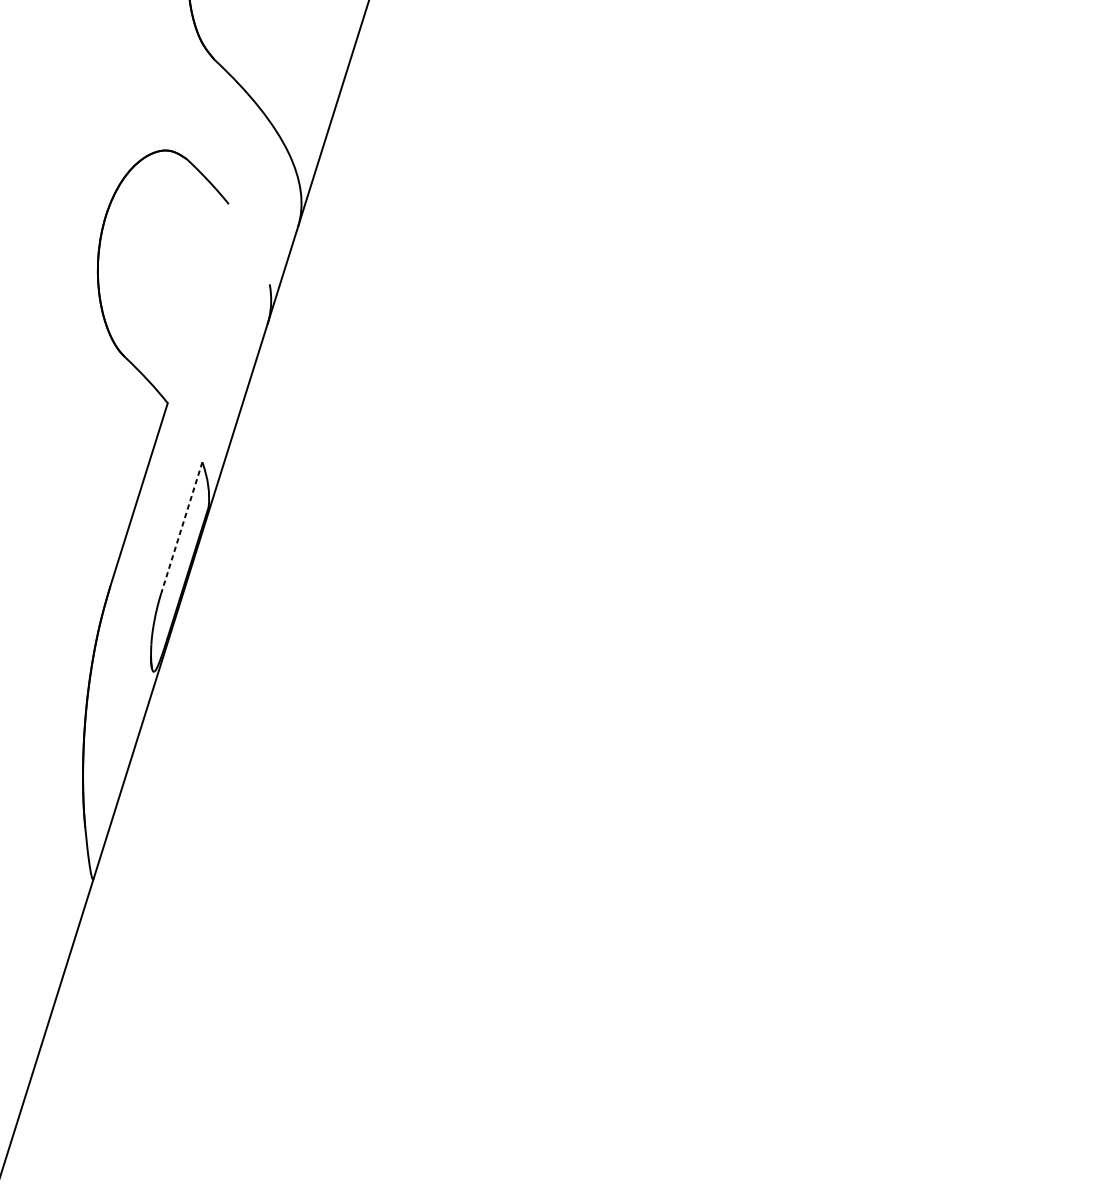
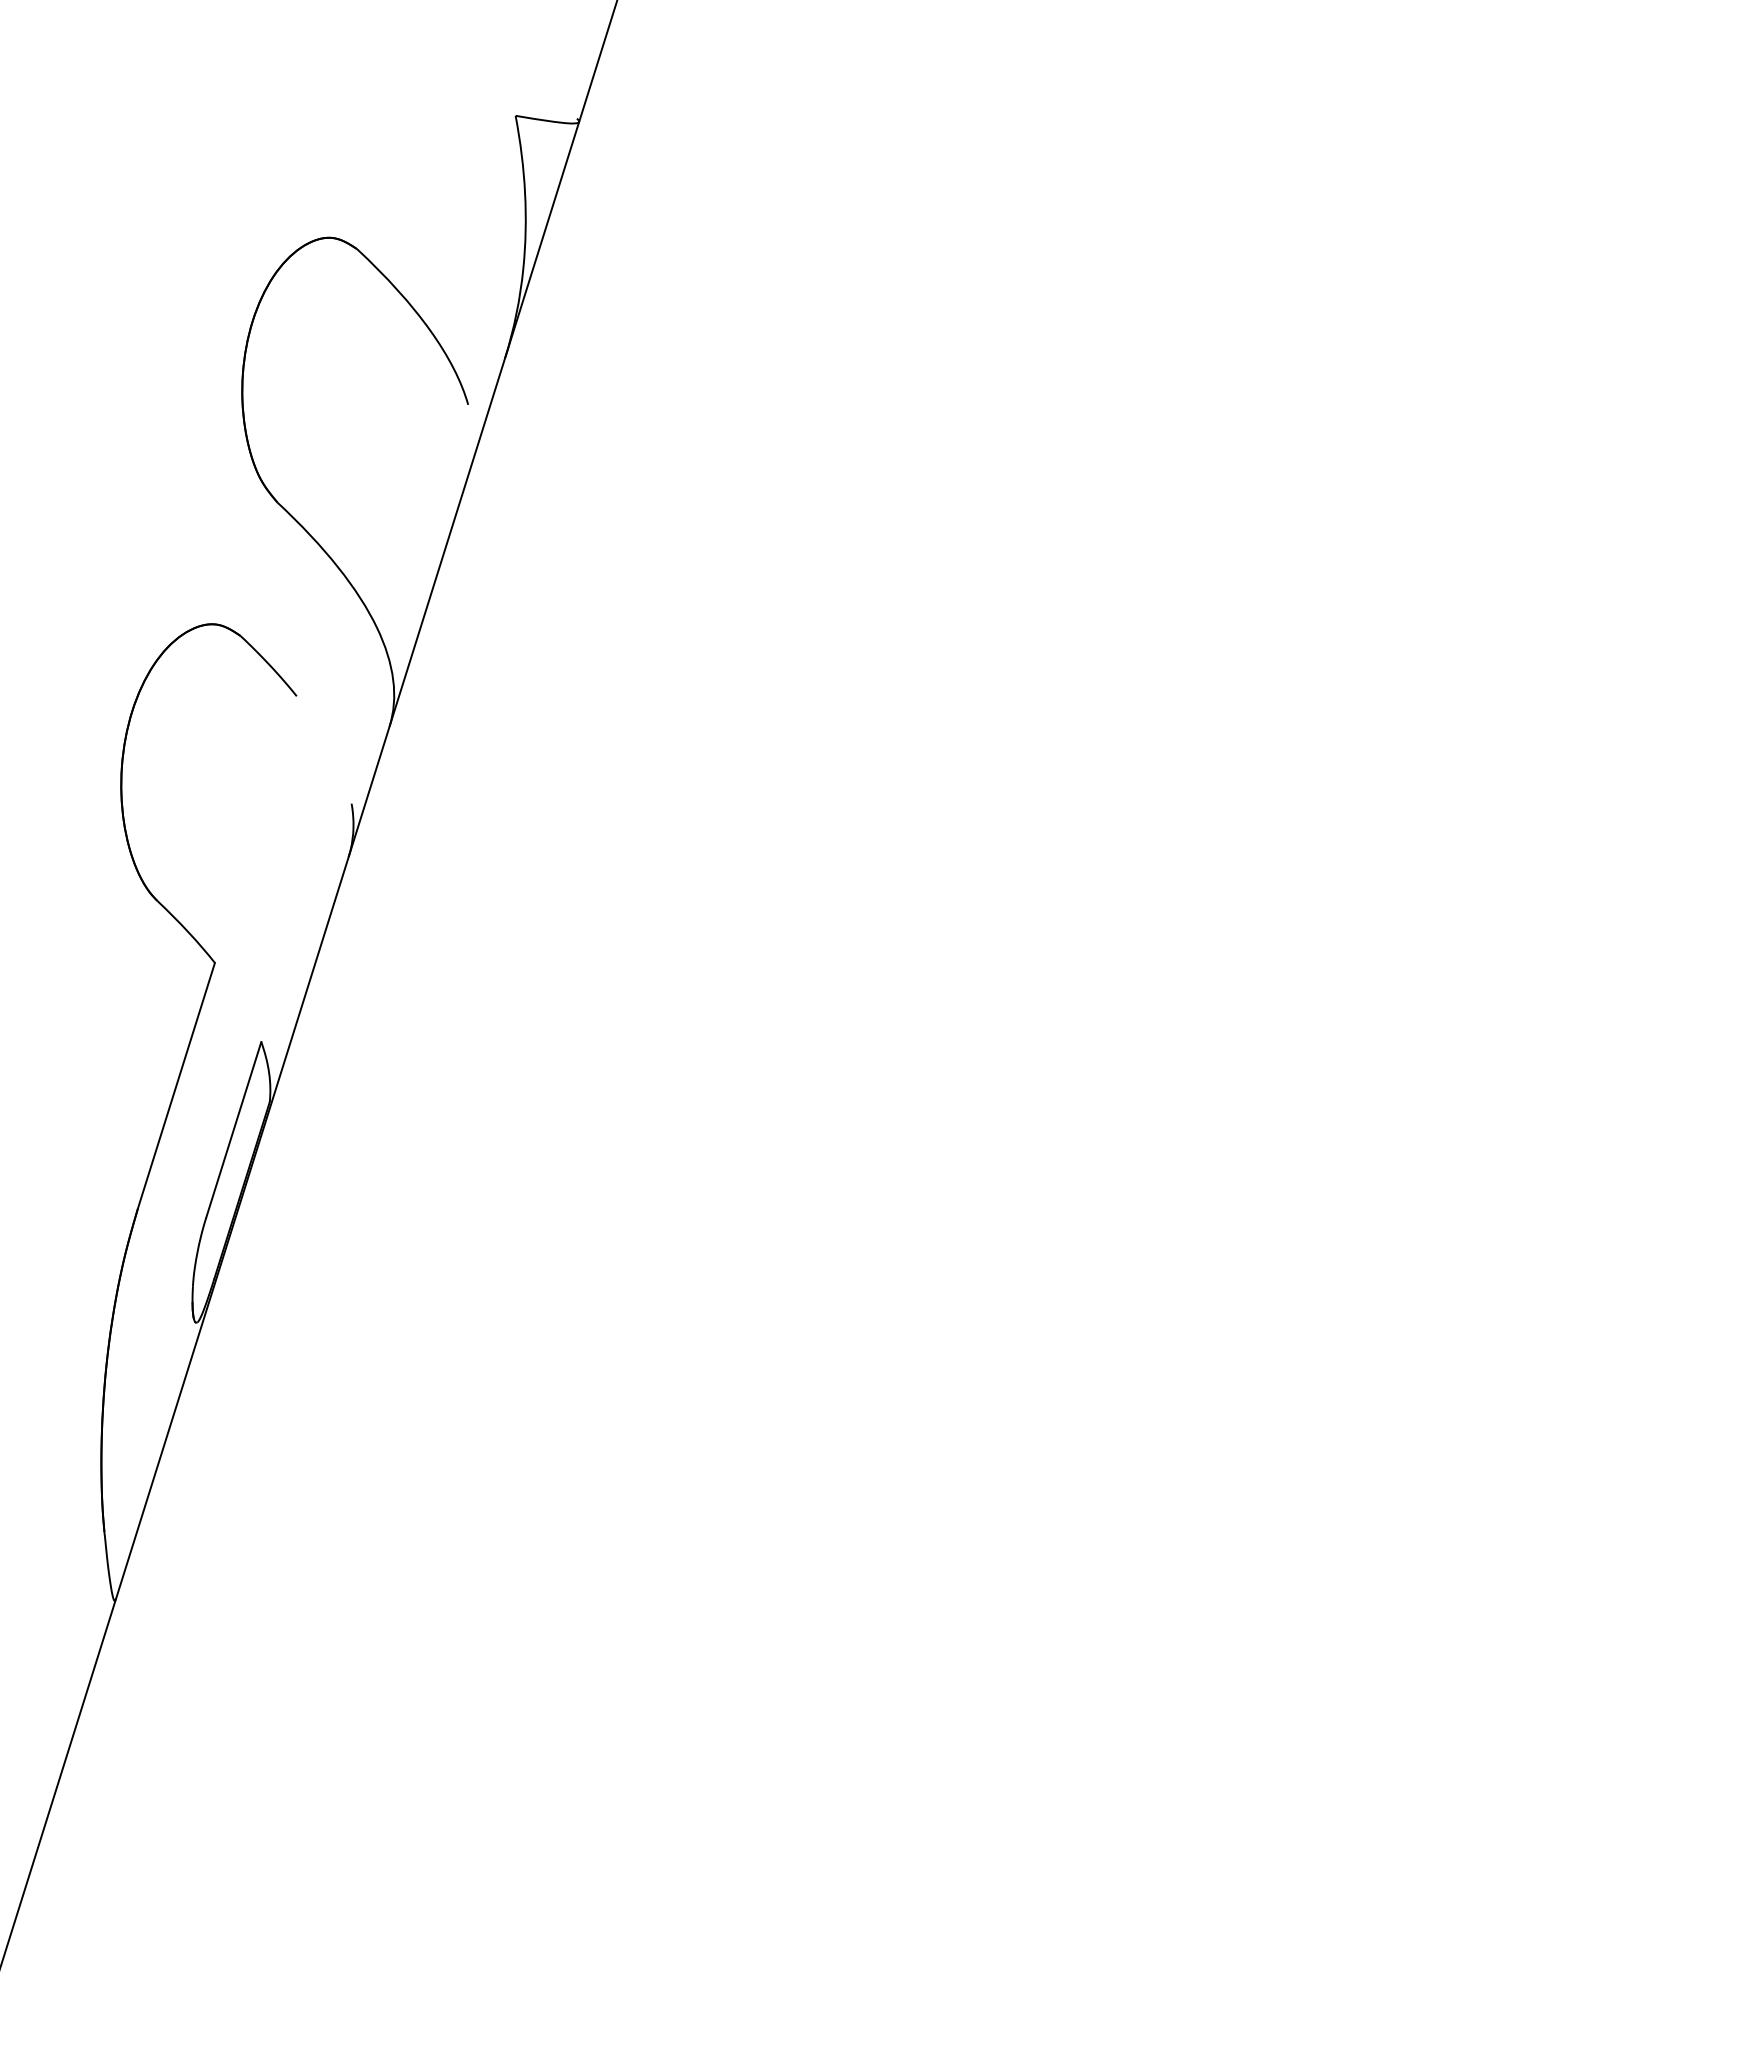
line: (181, 527) -> (233, 1129), dashed -> solid

